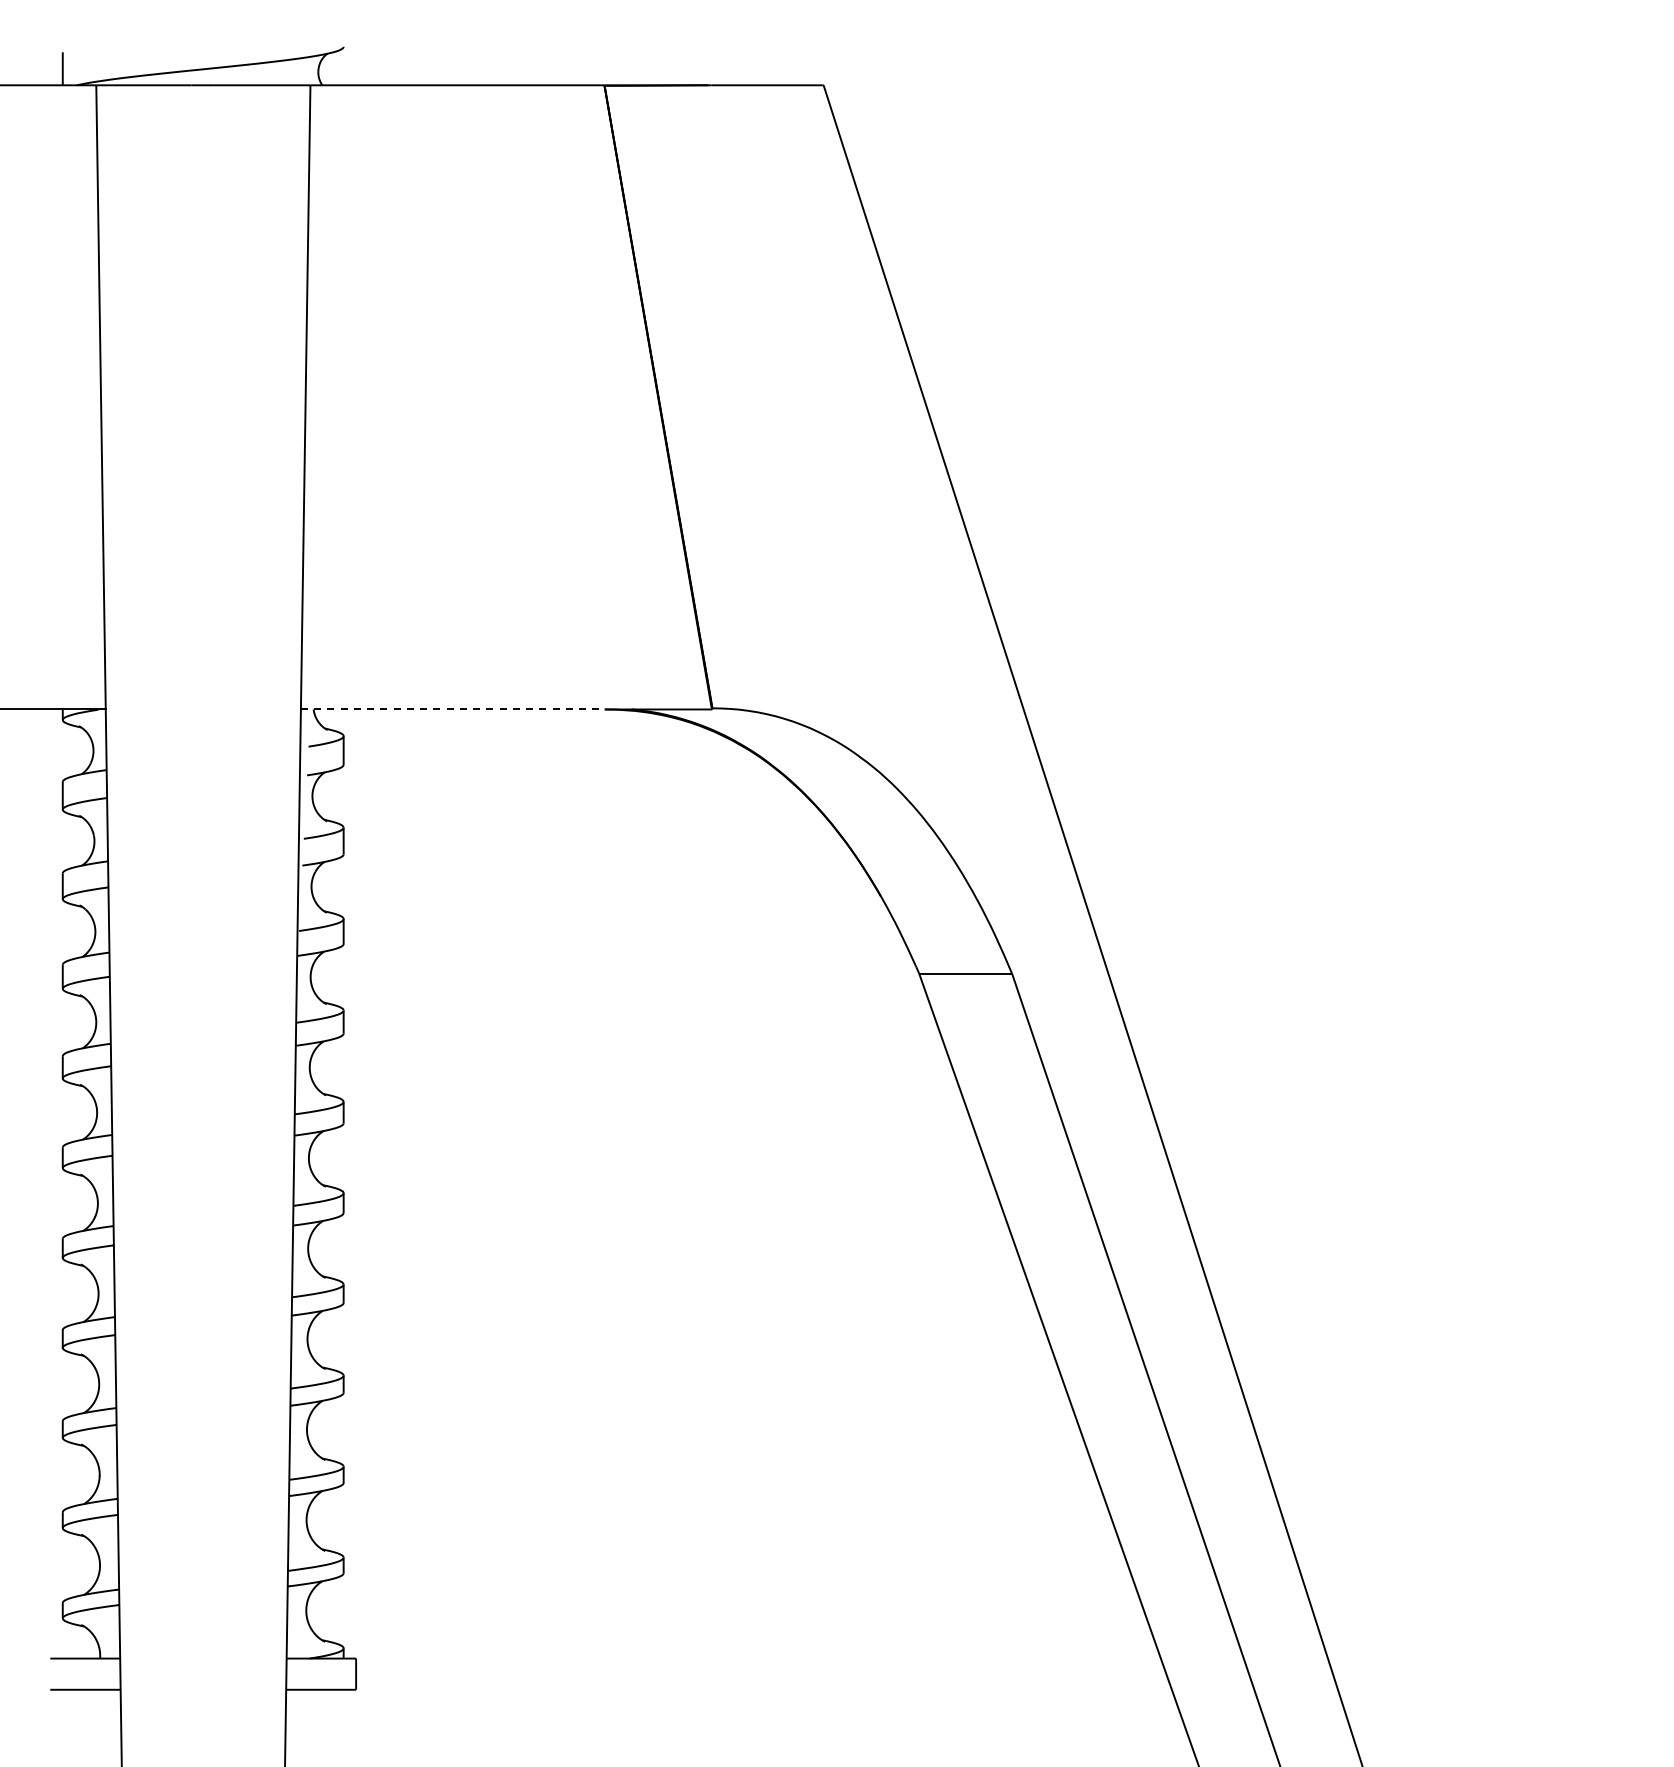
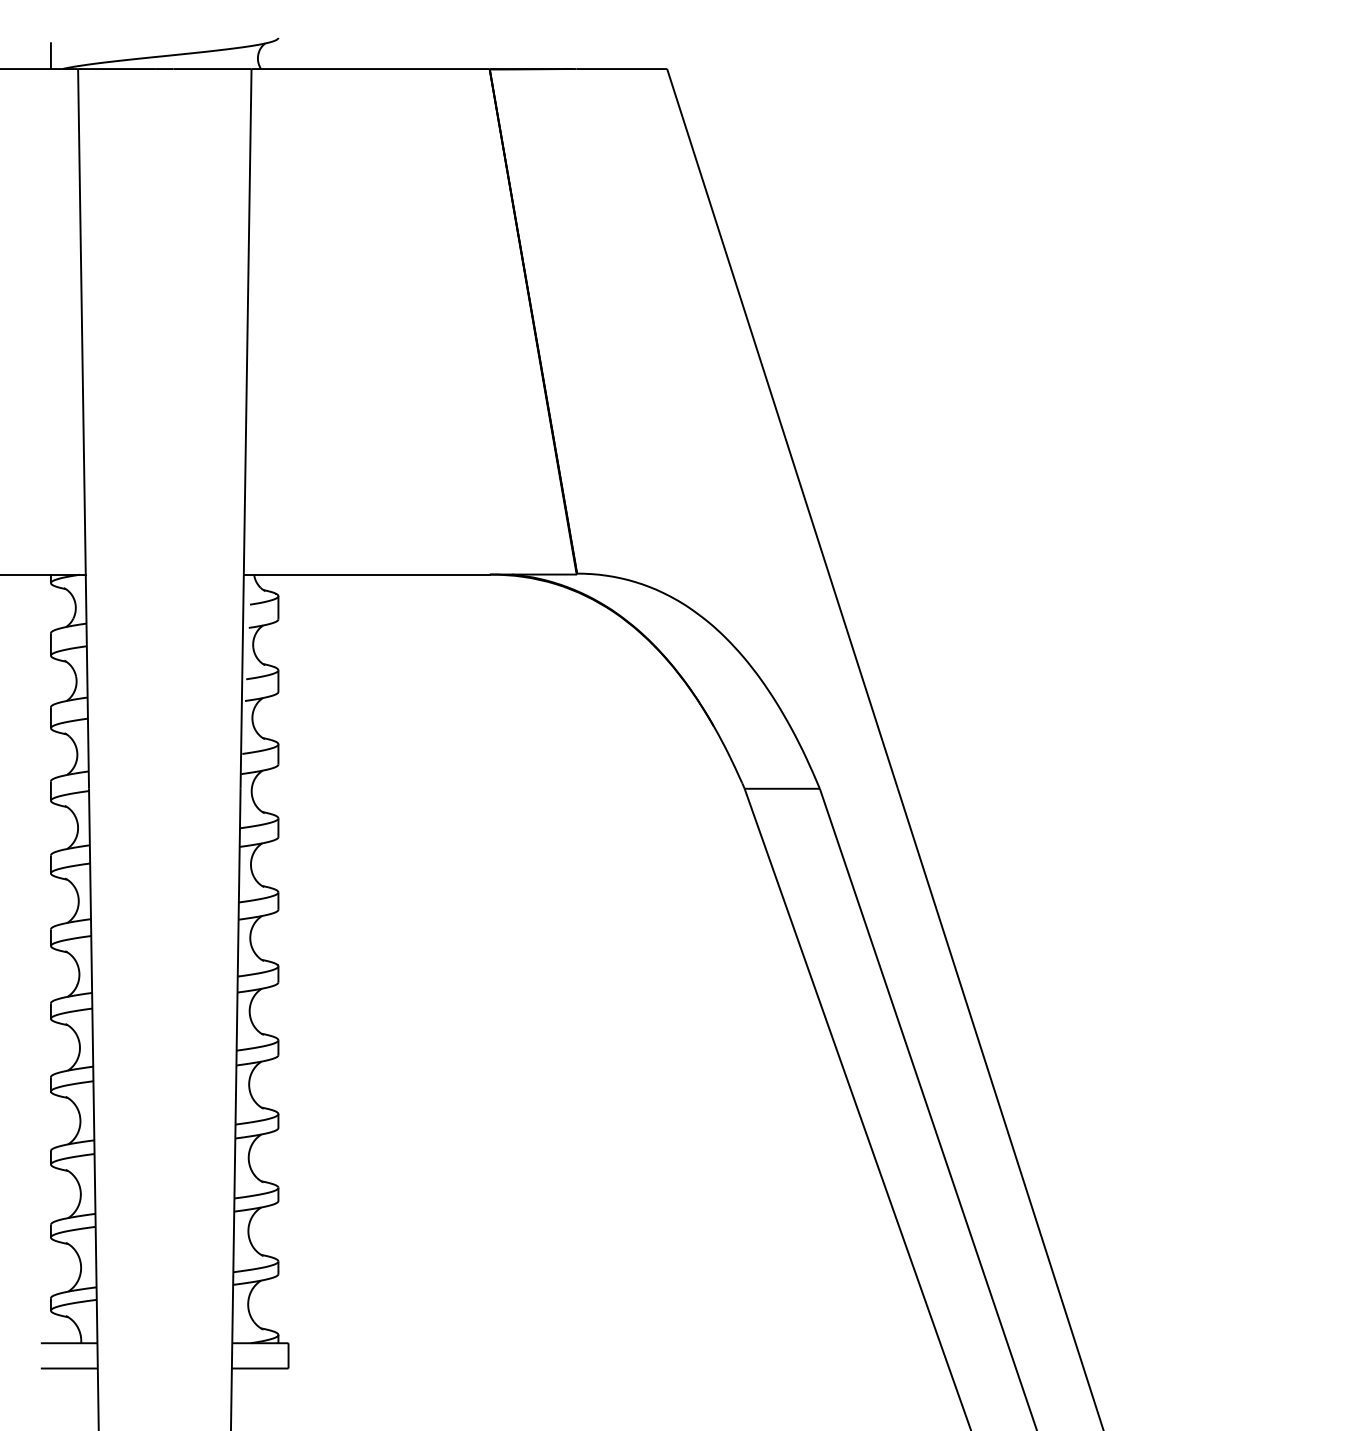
line: (452, 709) -> (366, 574), dashed -> solid

